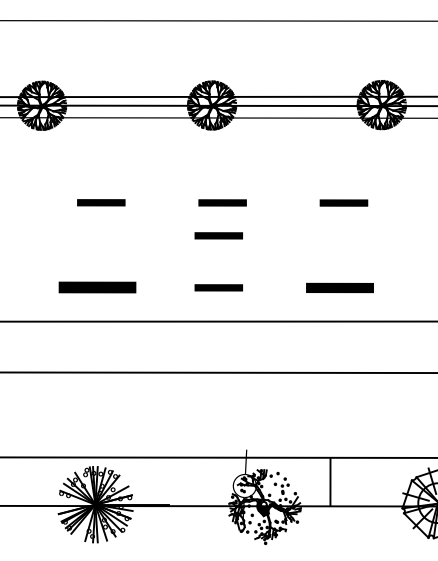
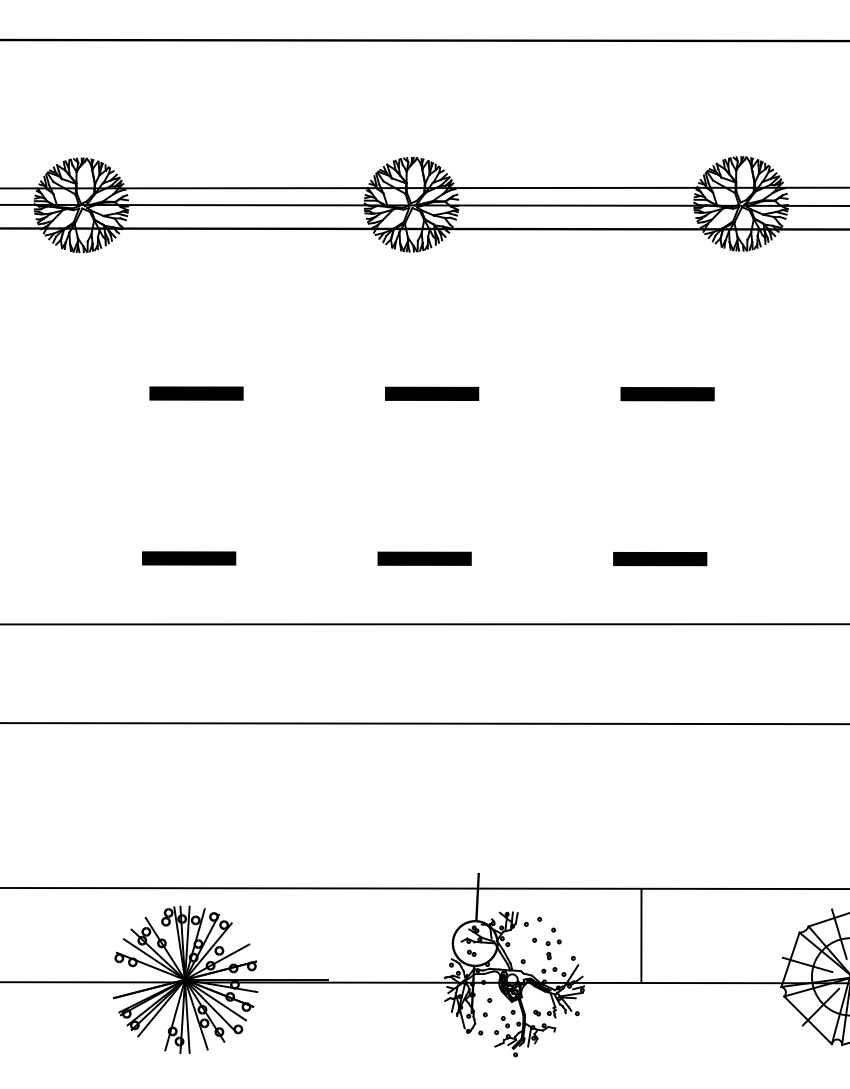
part: (218, 235) -> (424, 457), removed
part: (97, 287) -> (189, 558), size x0.62
part: (340, 287) -> (660, 558), size x0.71

